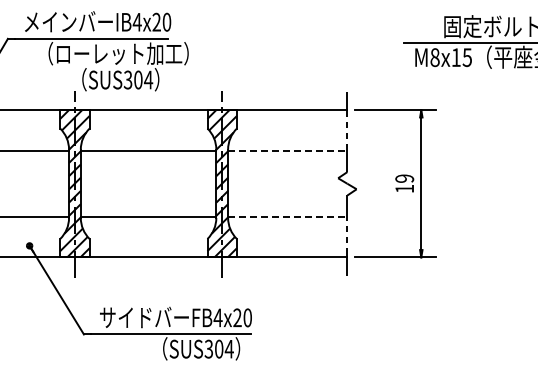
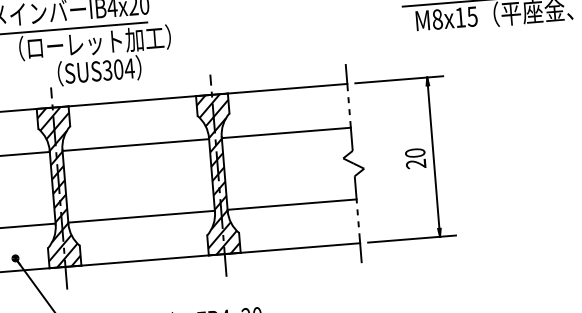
line: (287, 150) -> (286, 132), dashed -> solid
text: (404, 183) -> (415, 158), 19 -> 20
line: (287, 216) -> (291, 204), dashed -> solid

